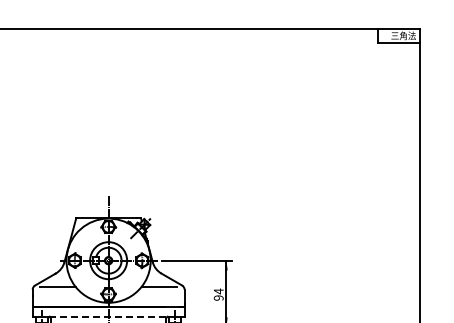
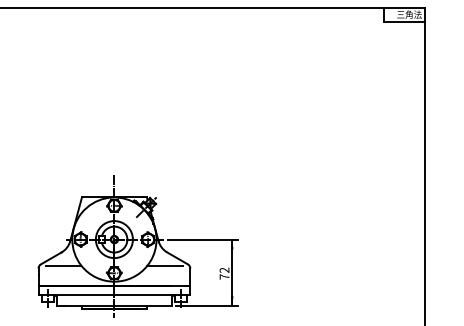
text: (218, 294) -> (224, 273), 94 -> 72
line: (108, 316) -> (114, 295), dashed -> solid

